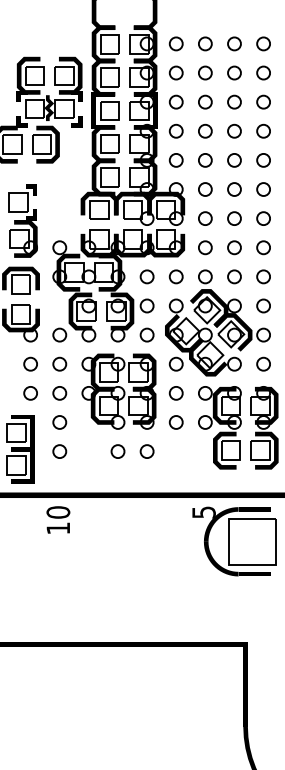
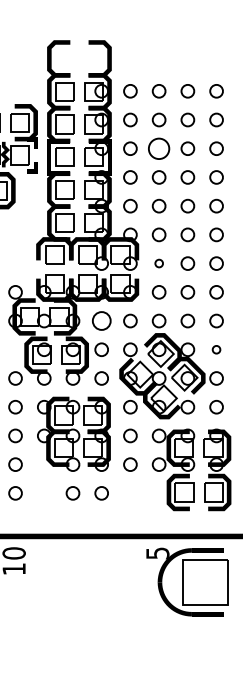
circle: (205, 101) -> (159, 148), size x1.6
circle: (205, 218) -> (159, 263), size x0.6
circle: (146, 276) -> (101, 320), size x1.4
circle: (263, 305) -> (216, 349), size x0.6

